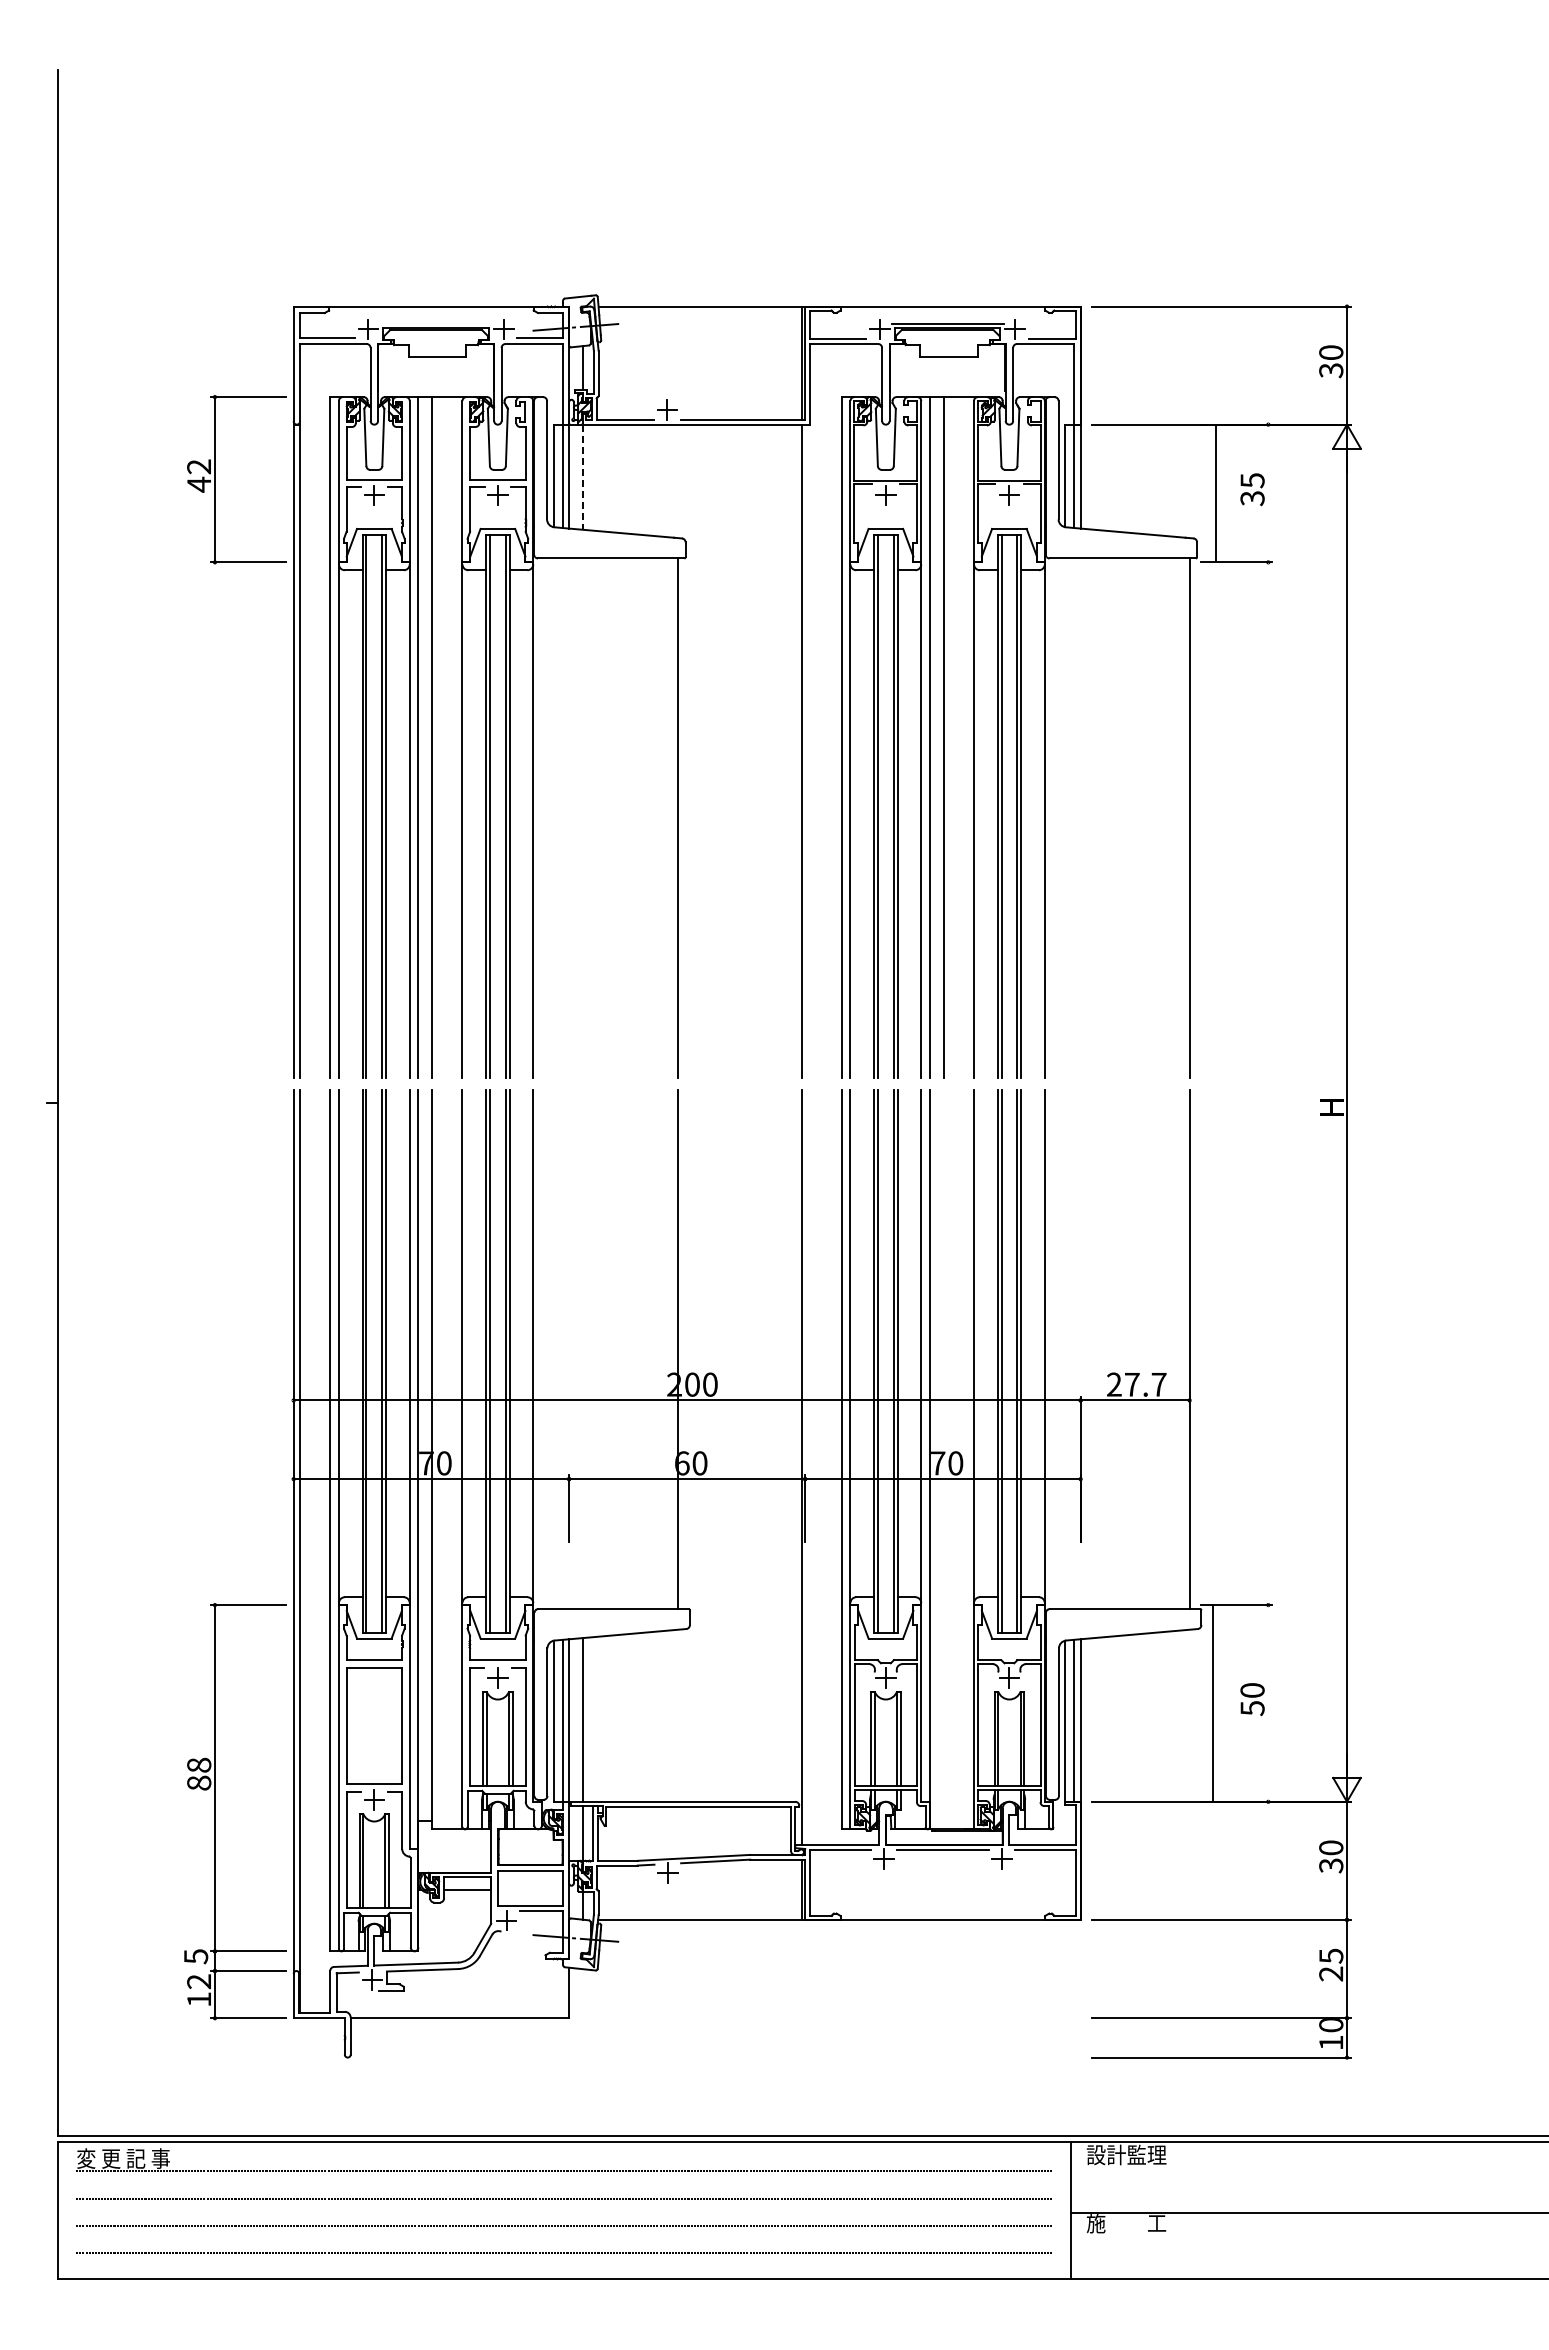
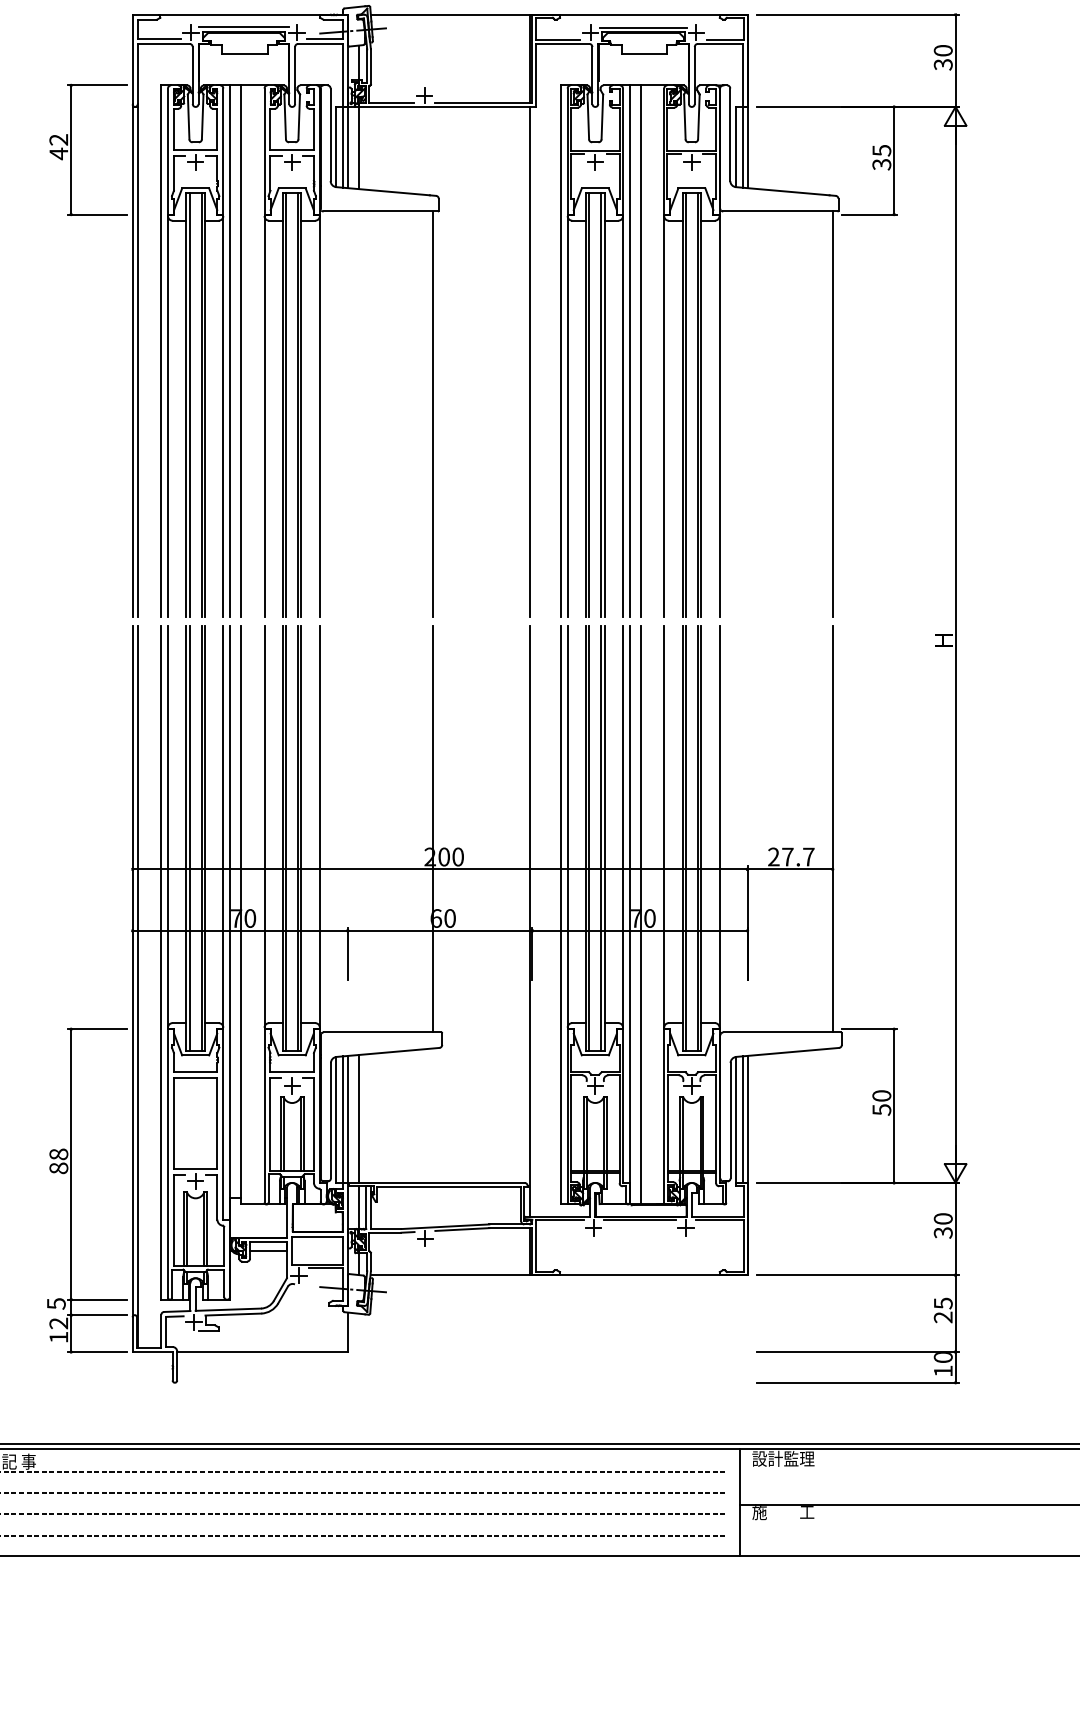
line: (436, 321) -> (244, 26), added
line: (582, 477) -> (358, 148), dashed -> solid
line: (1216, 493) -> (894, 160), moved
line: (943, 1459) -> (640, 915), added
line: (1213, 1703) -> (894, 1106), moved

